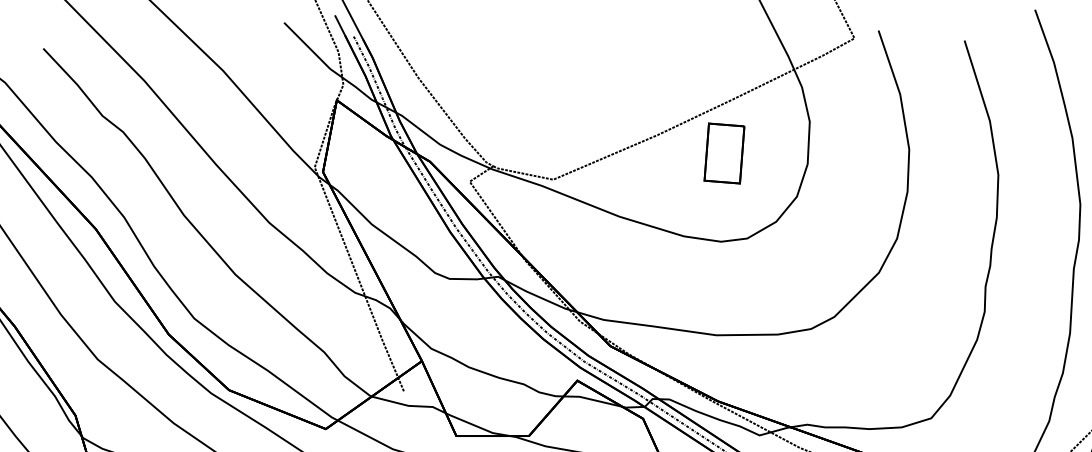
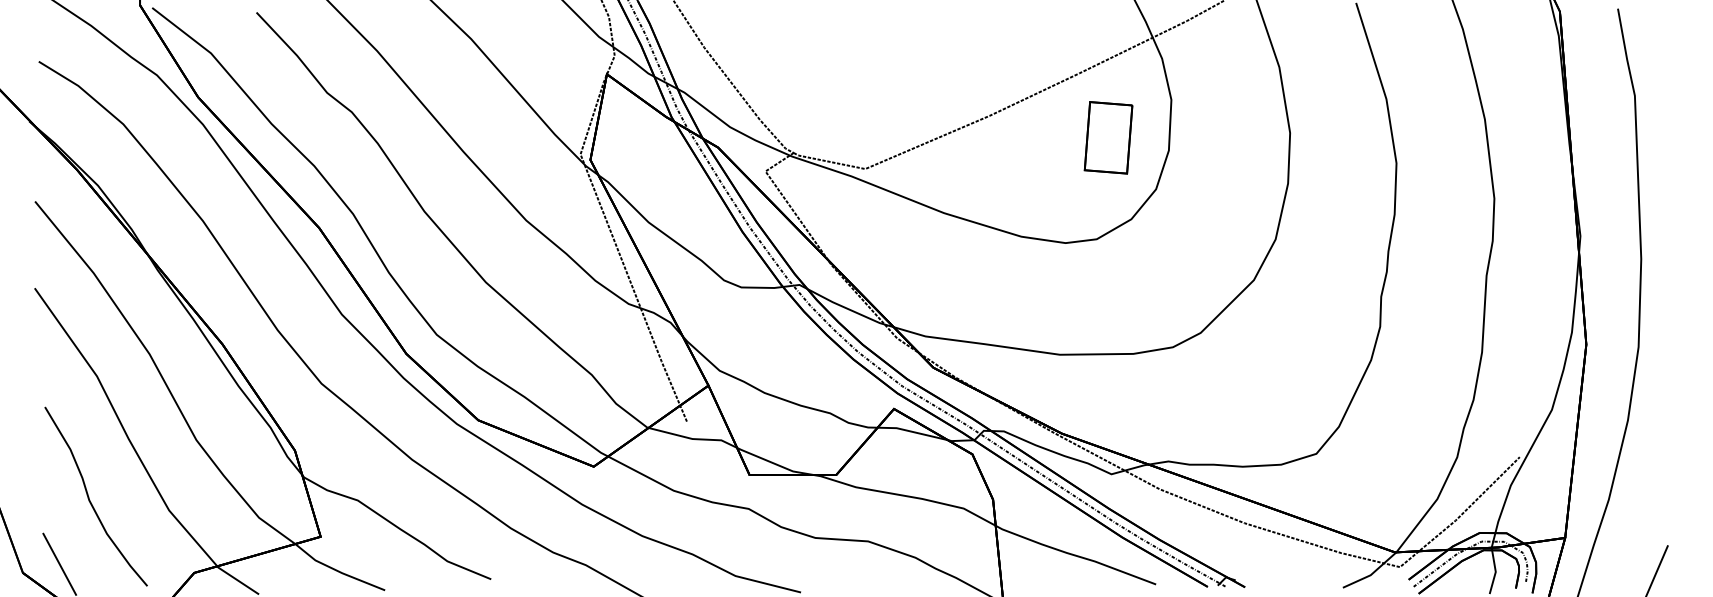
part: (724, 153) -> (1108, 137), moved

